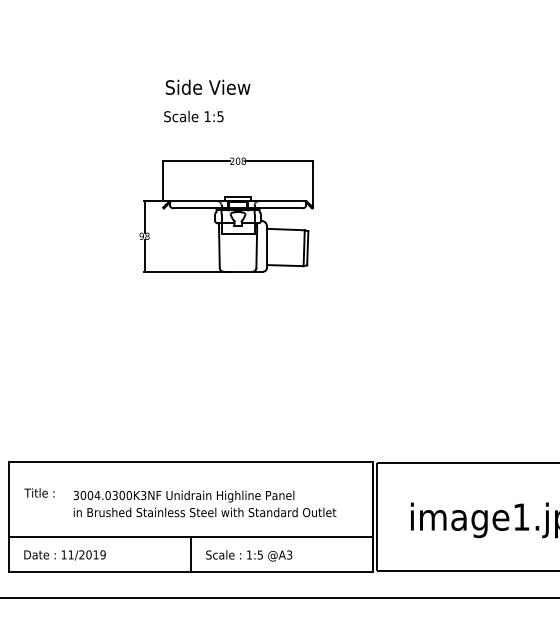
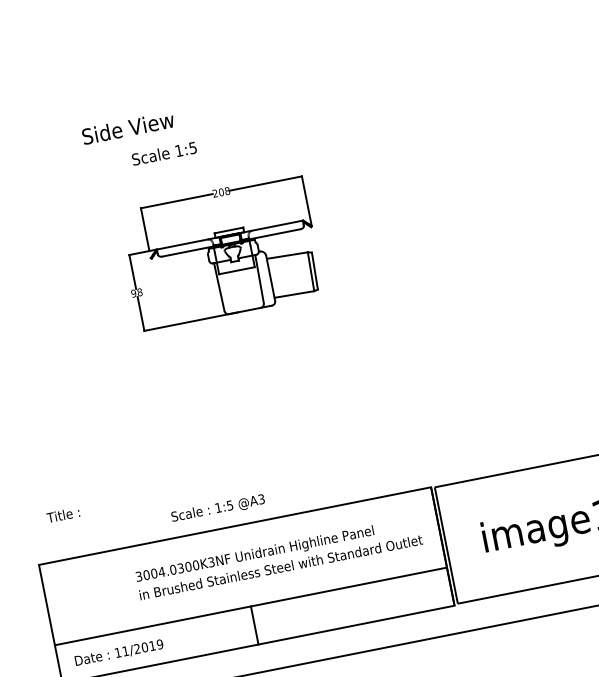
text: (207, 86) -> (127, 127), moved
text: (39, 492) -> (63, 514), moved
text: (204, 503) -> (278, 557), moved
text: (249, 555) -> (218, 508), moved

